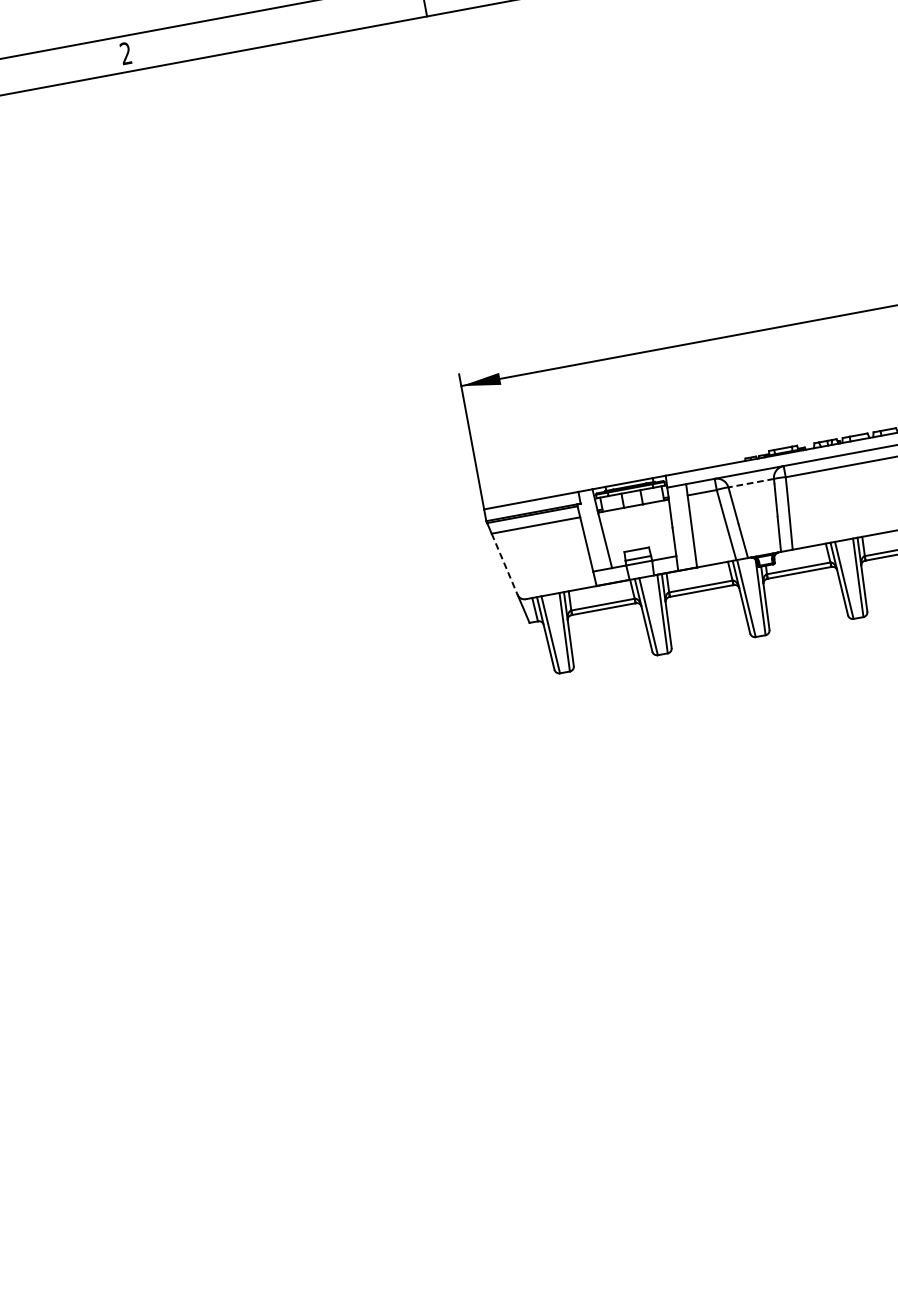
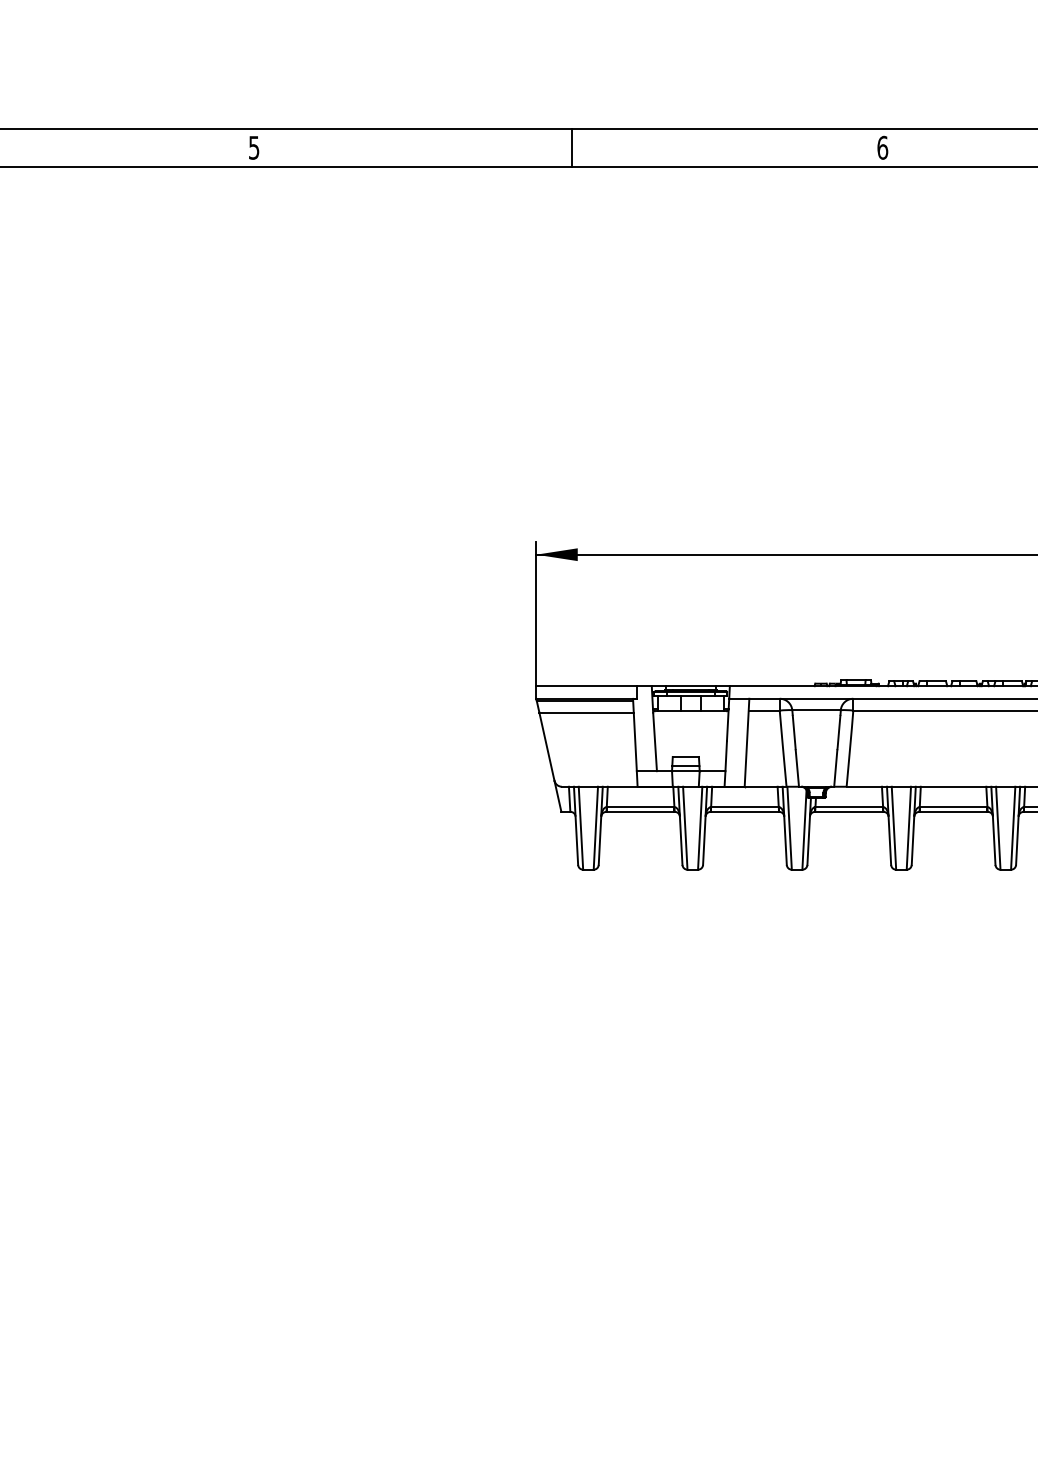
text: (126, 53) -> (254, 147), 2 -> 5
line: (751, 483) -> (816, 710), dashed -> solid
line: (504, 564) -> (546, 746), dashed -> solid

